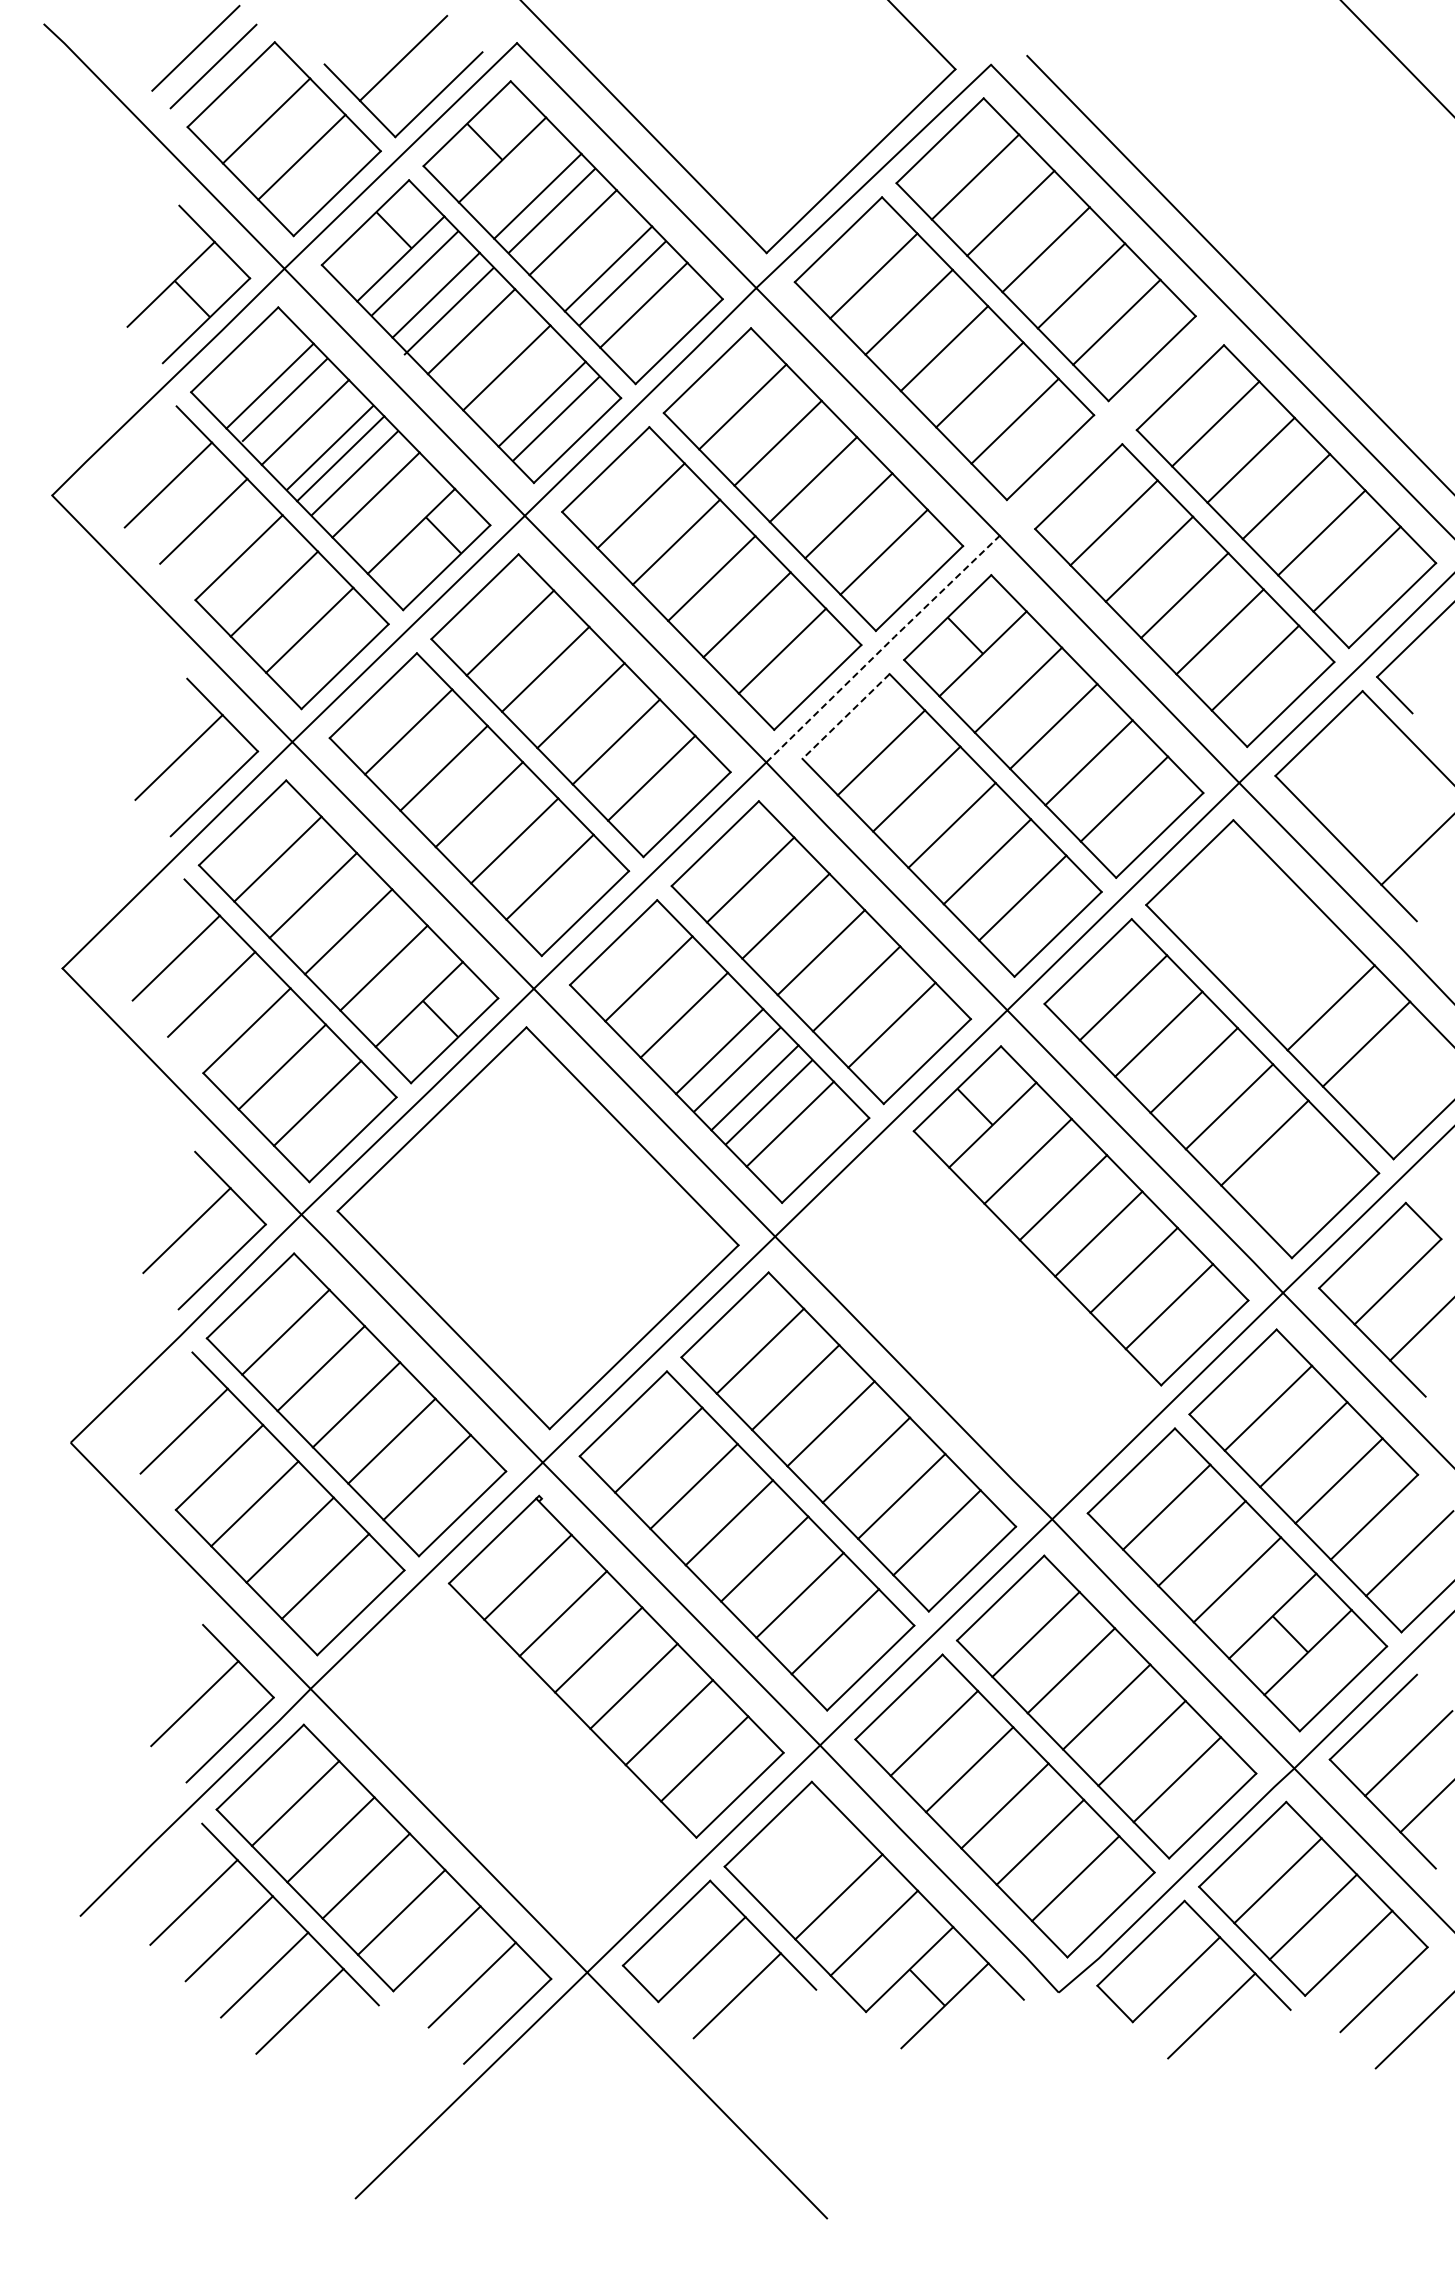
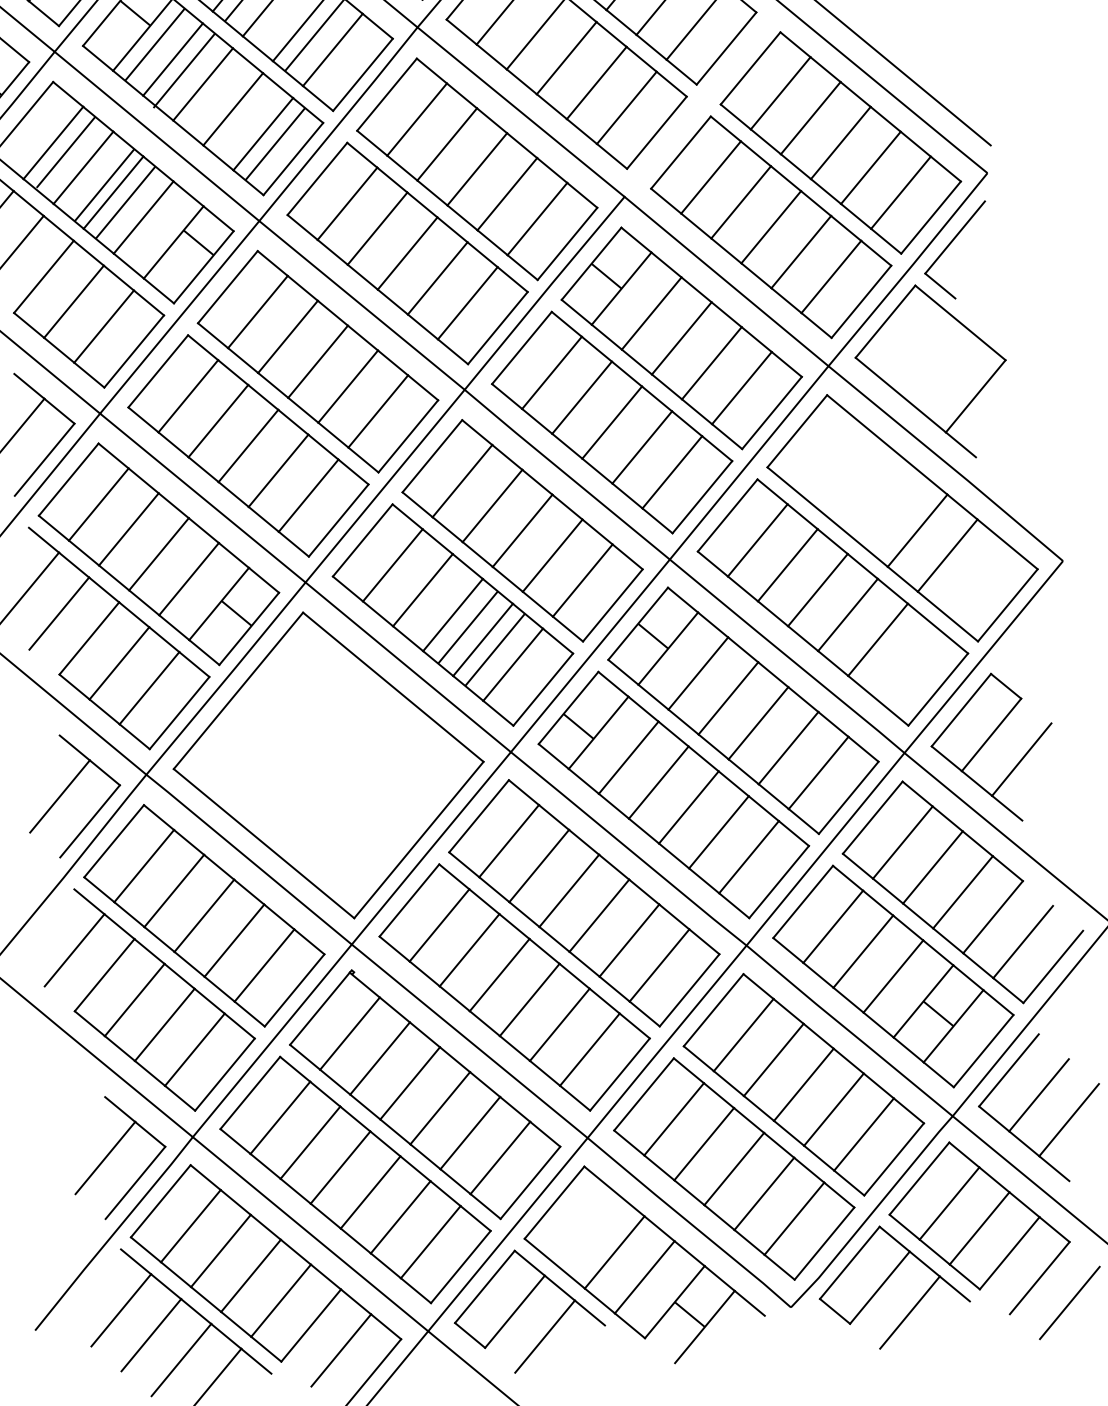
line: (883, 647) -> (544, 292), dashed -> solid
line: (846, 716) -> (522, 347), dashed -> solid
part: (979, 1314) -> (673, 794), added
part: (514, 1766) -> (355, 1179), added

